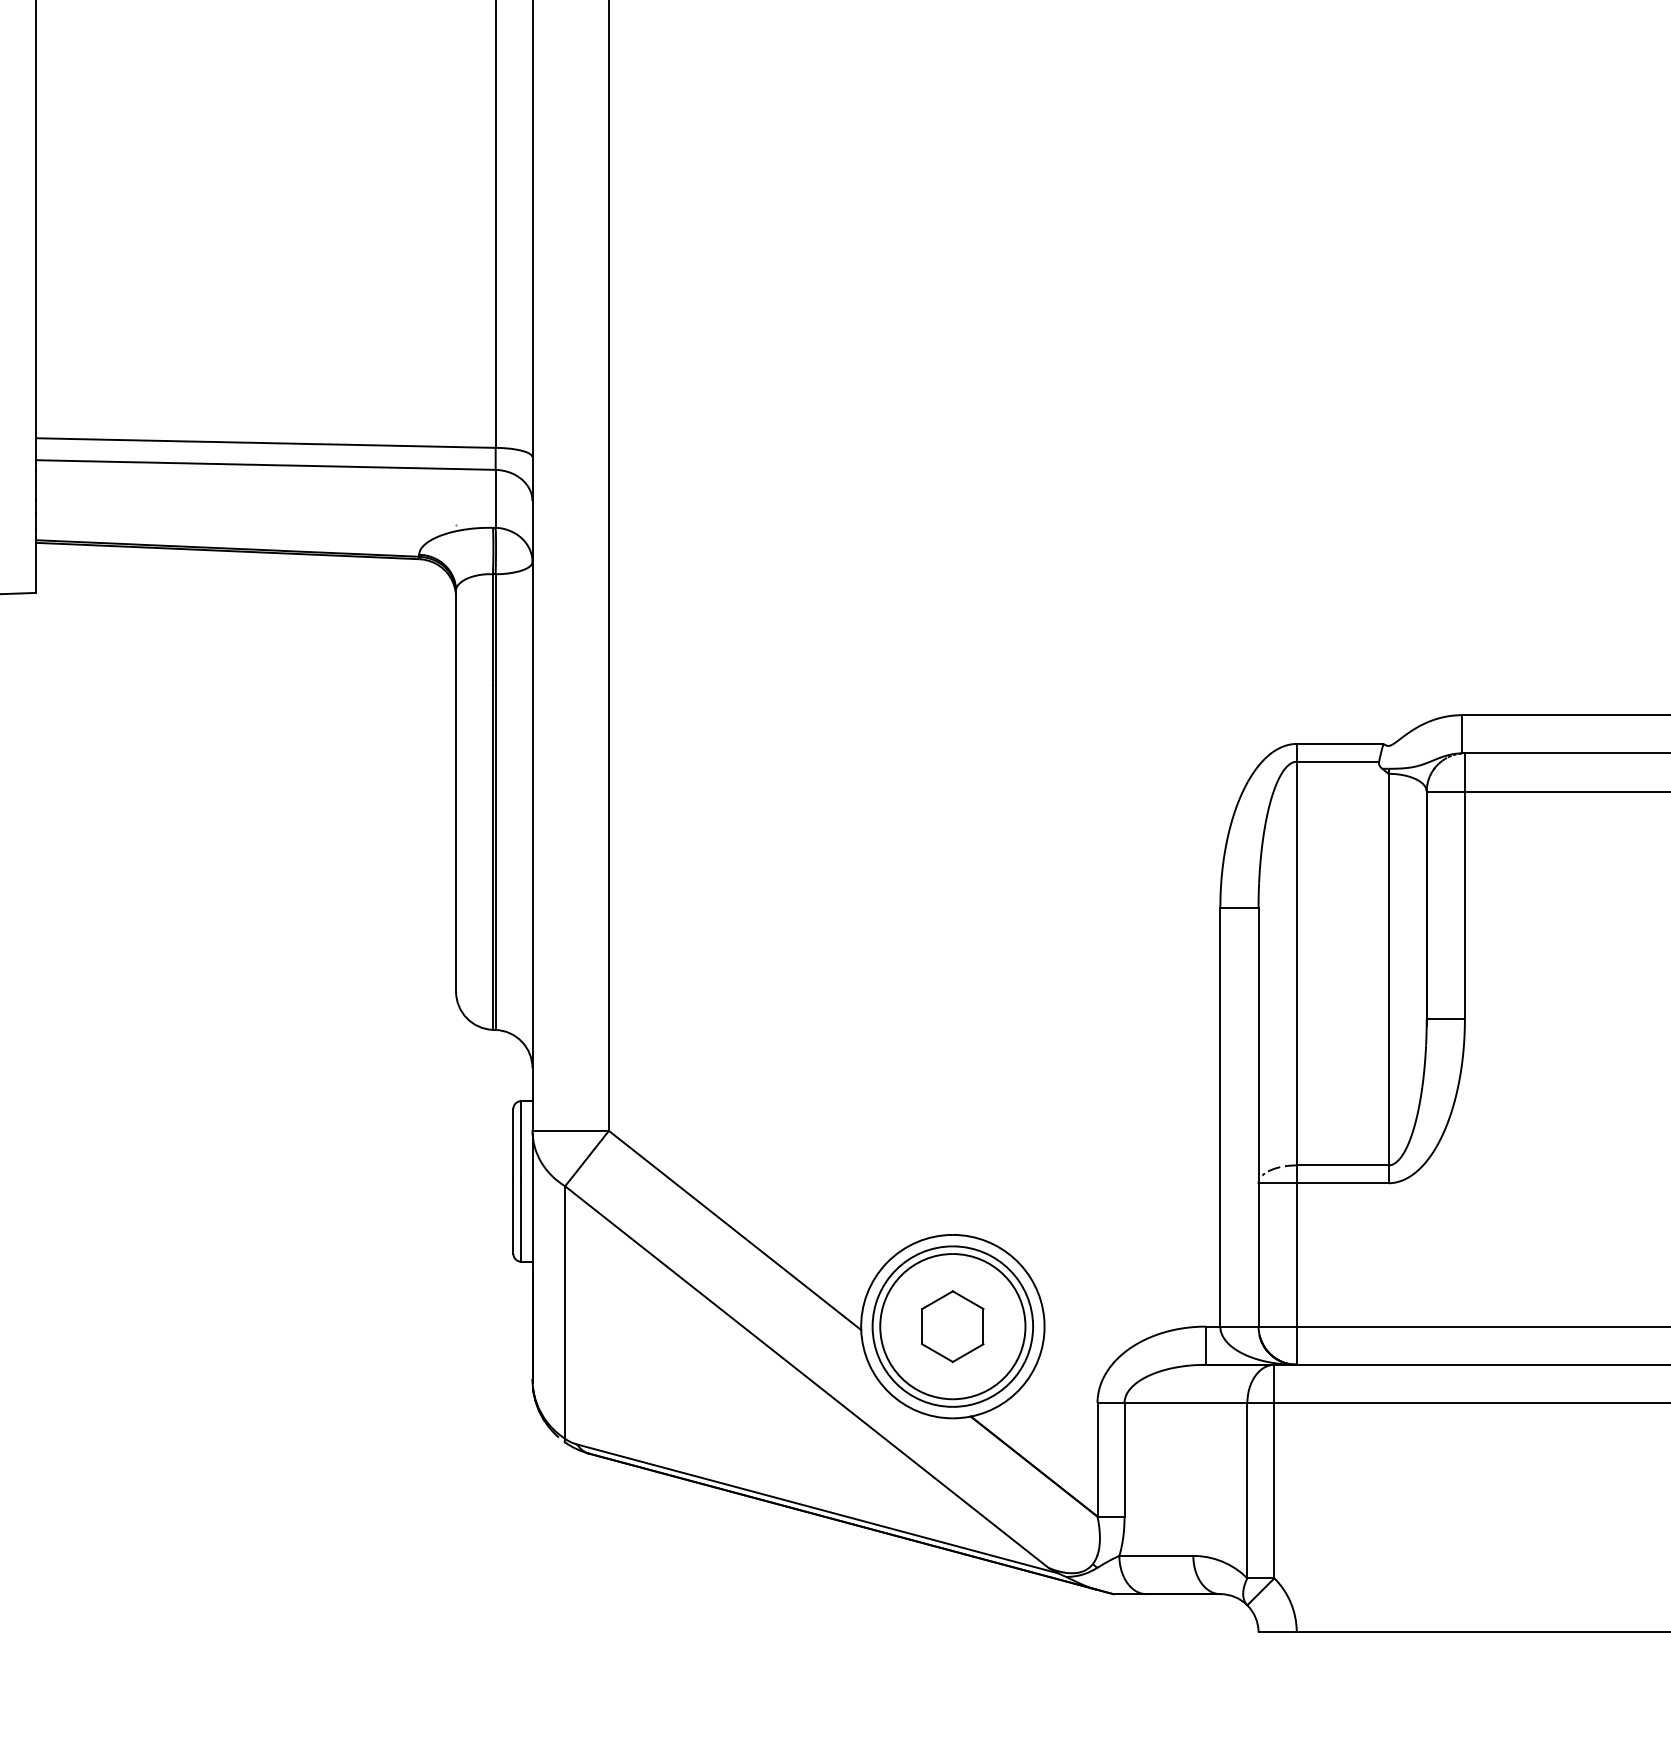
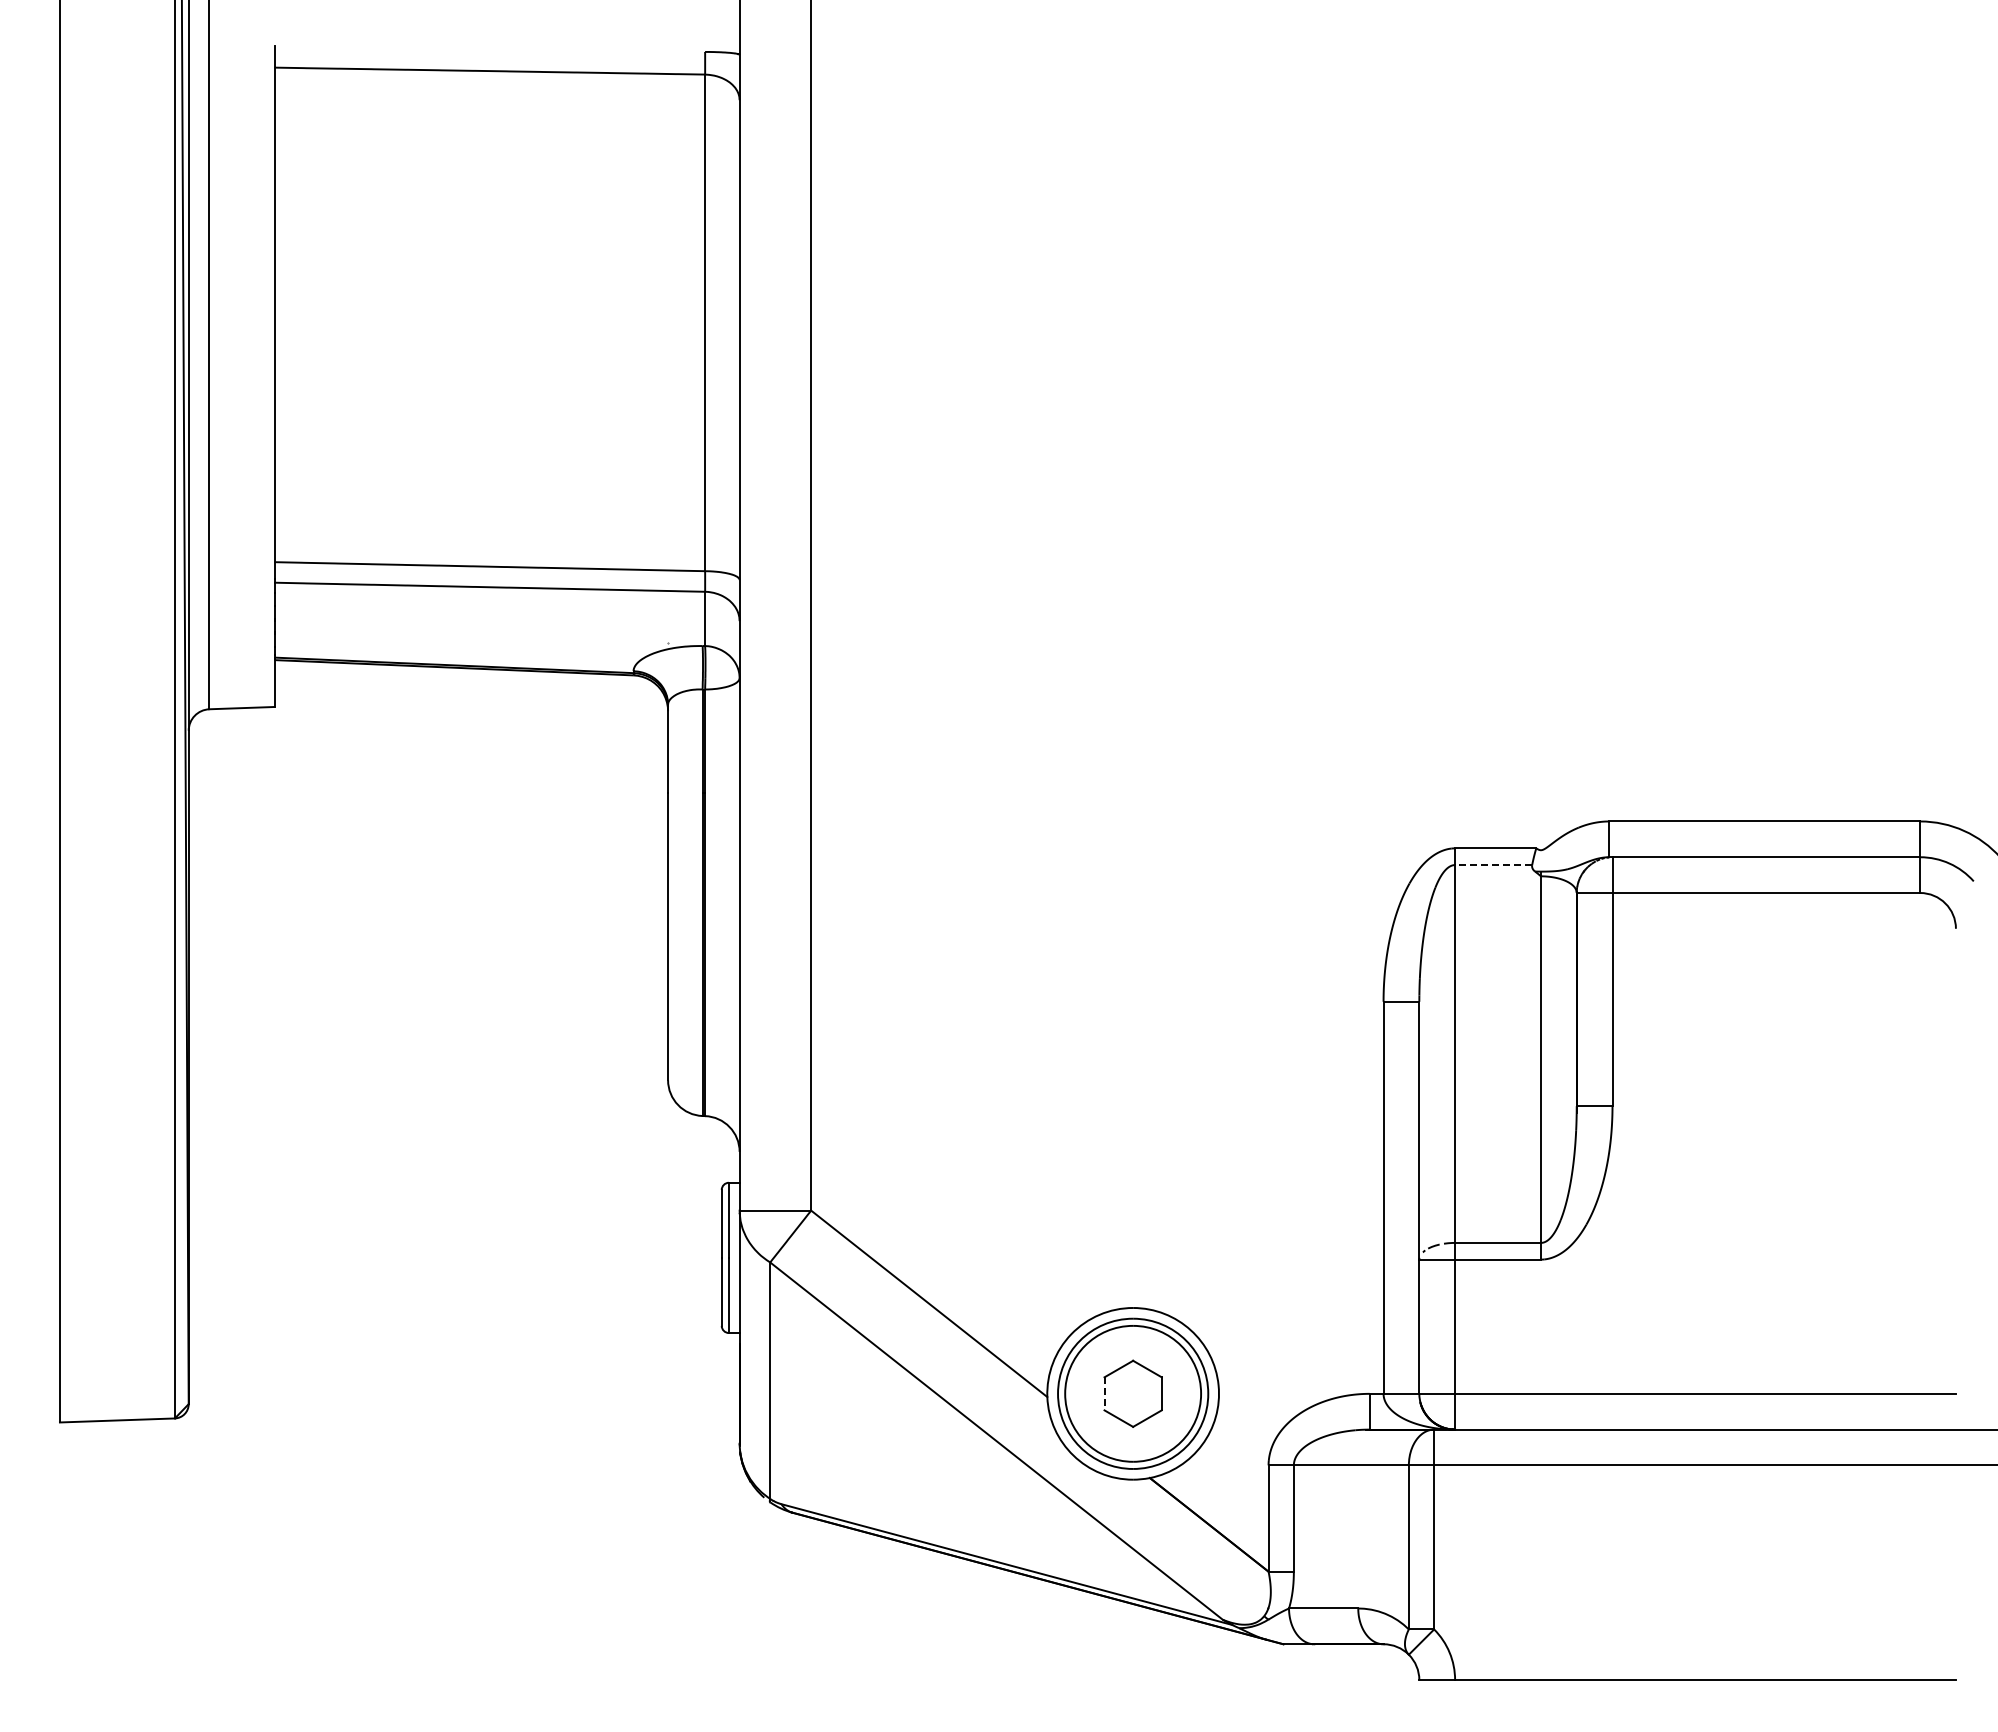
line: (1337, 762) -> (1493, 865), solid -> dashed
line: (922, 1326) -> (1104, 1393), solid -> dashed

